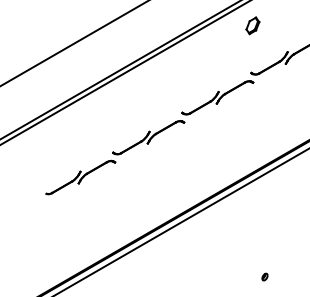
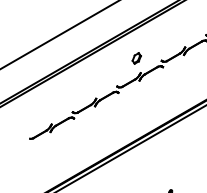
part: (252, 25) -> (136, 58), moved

